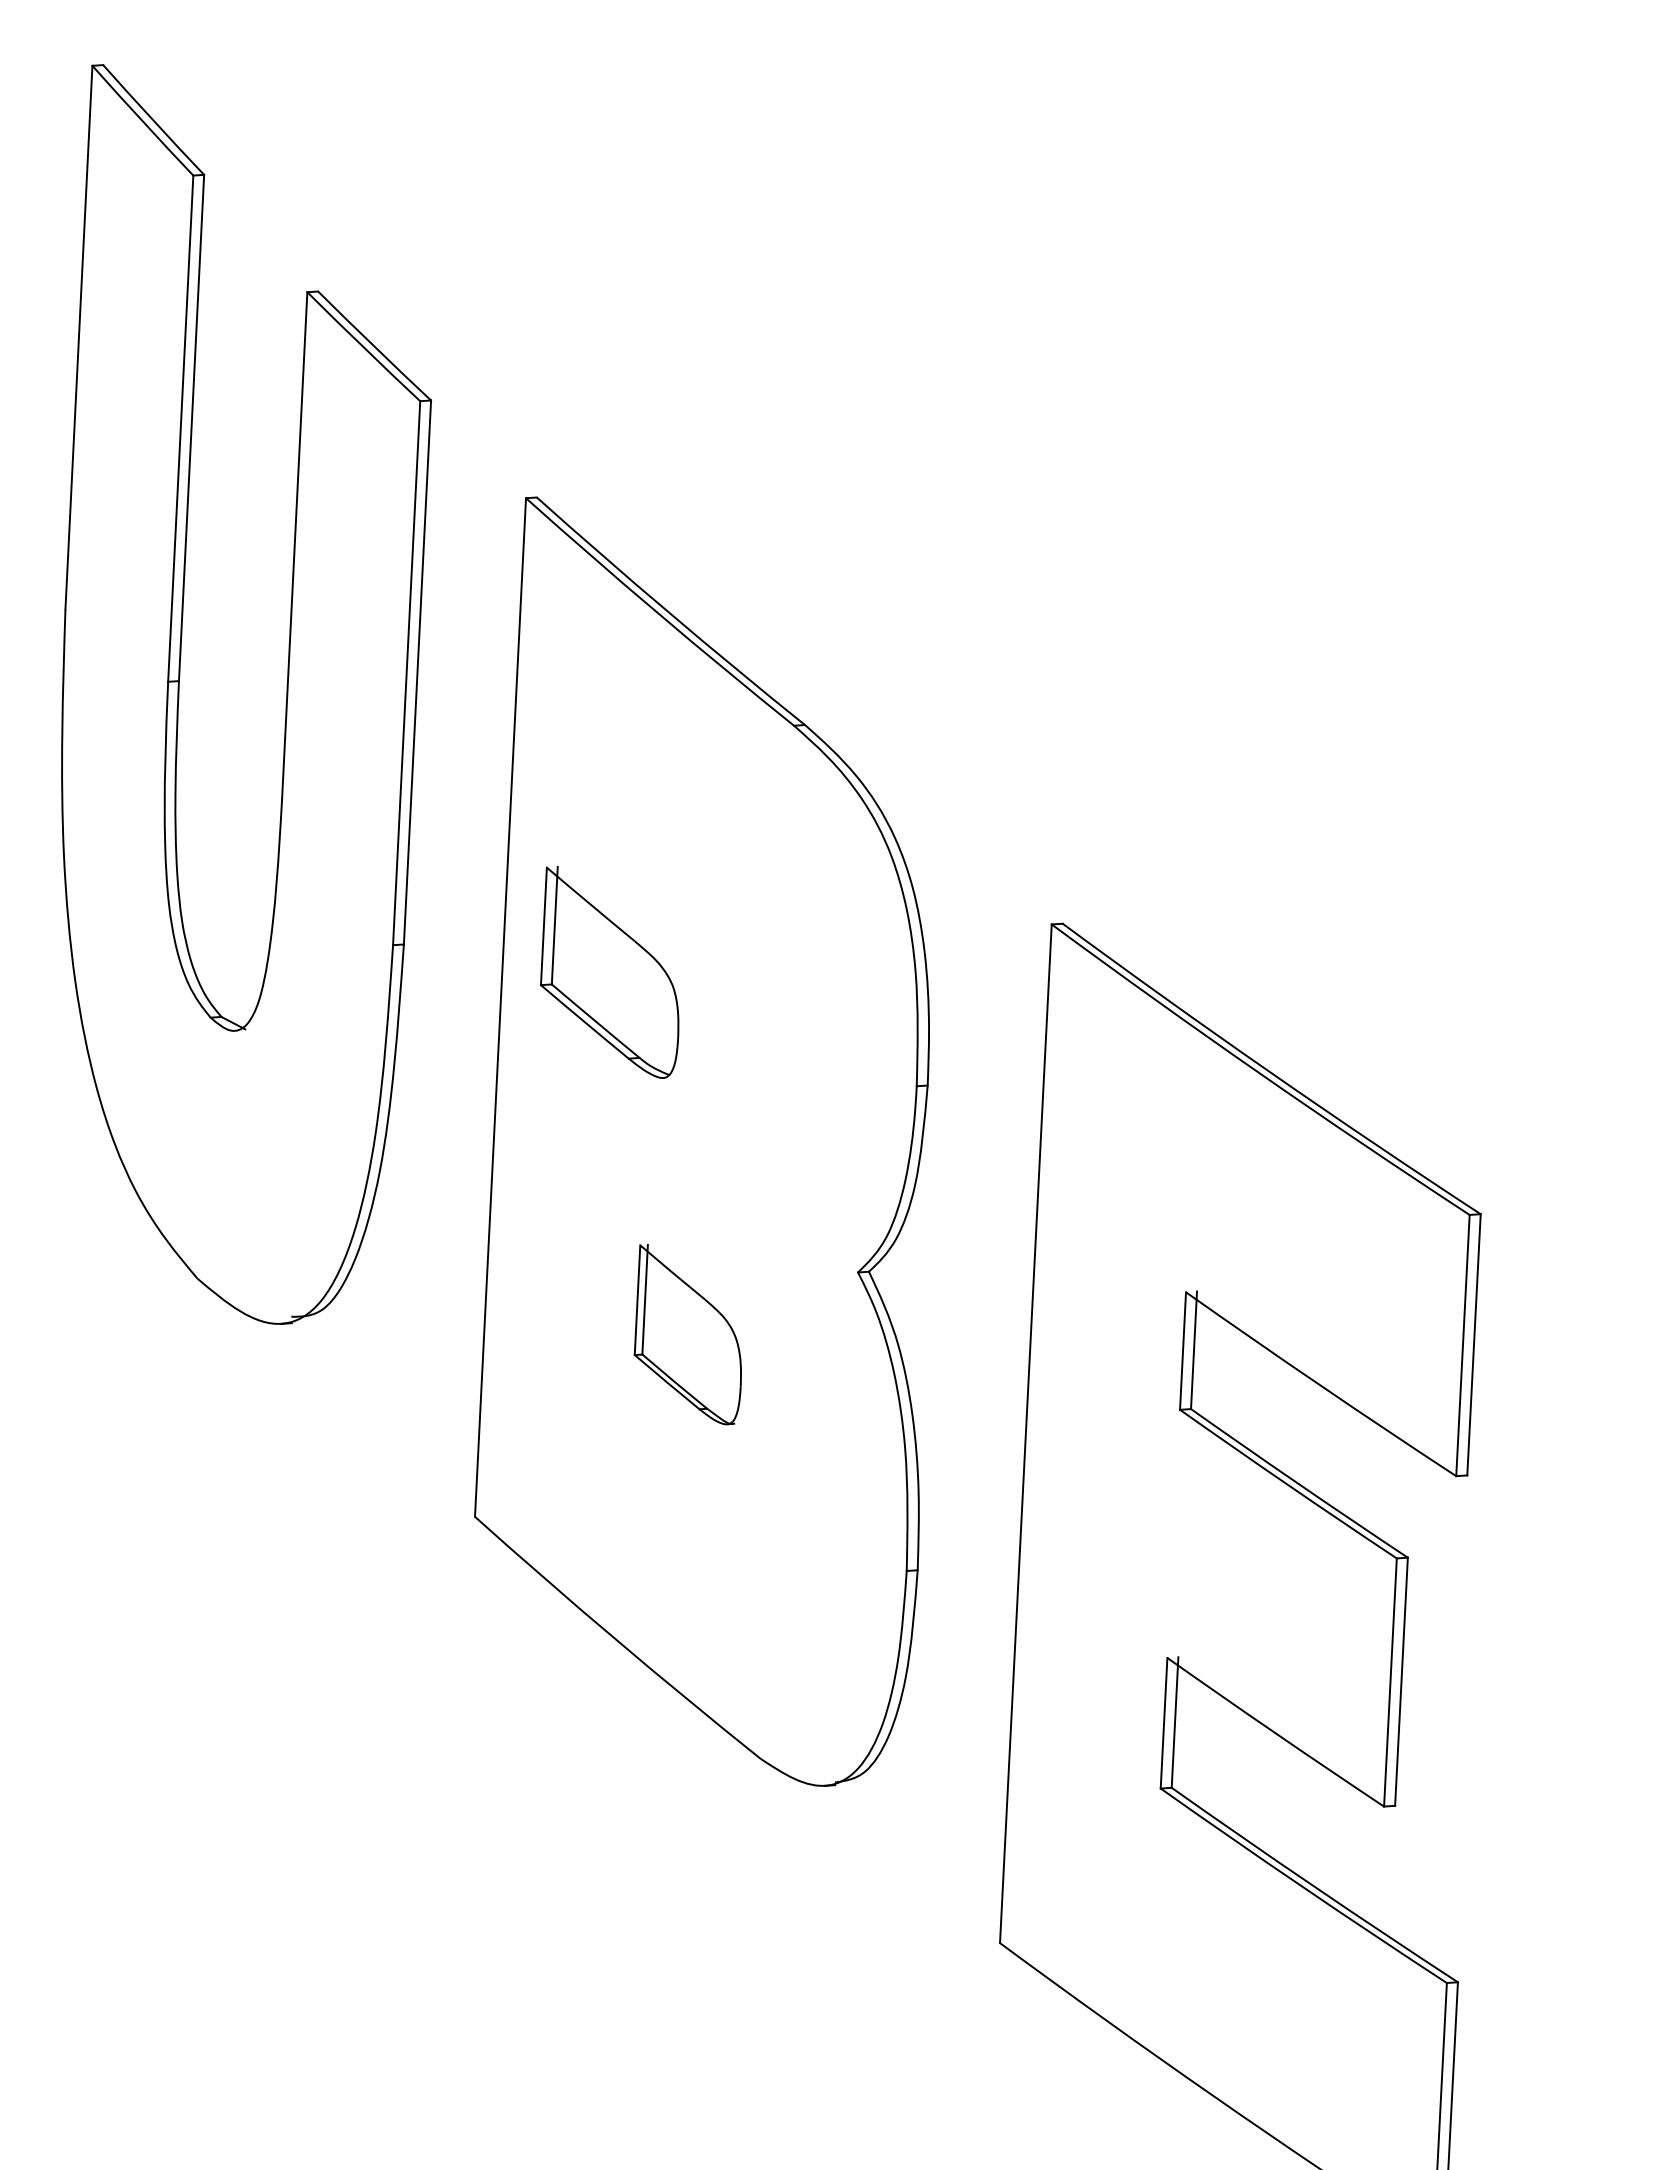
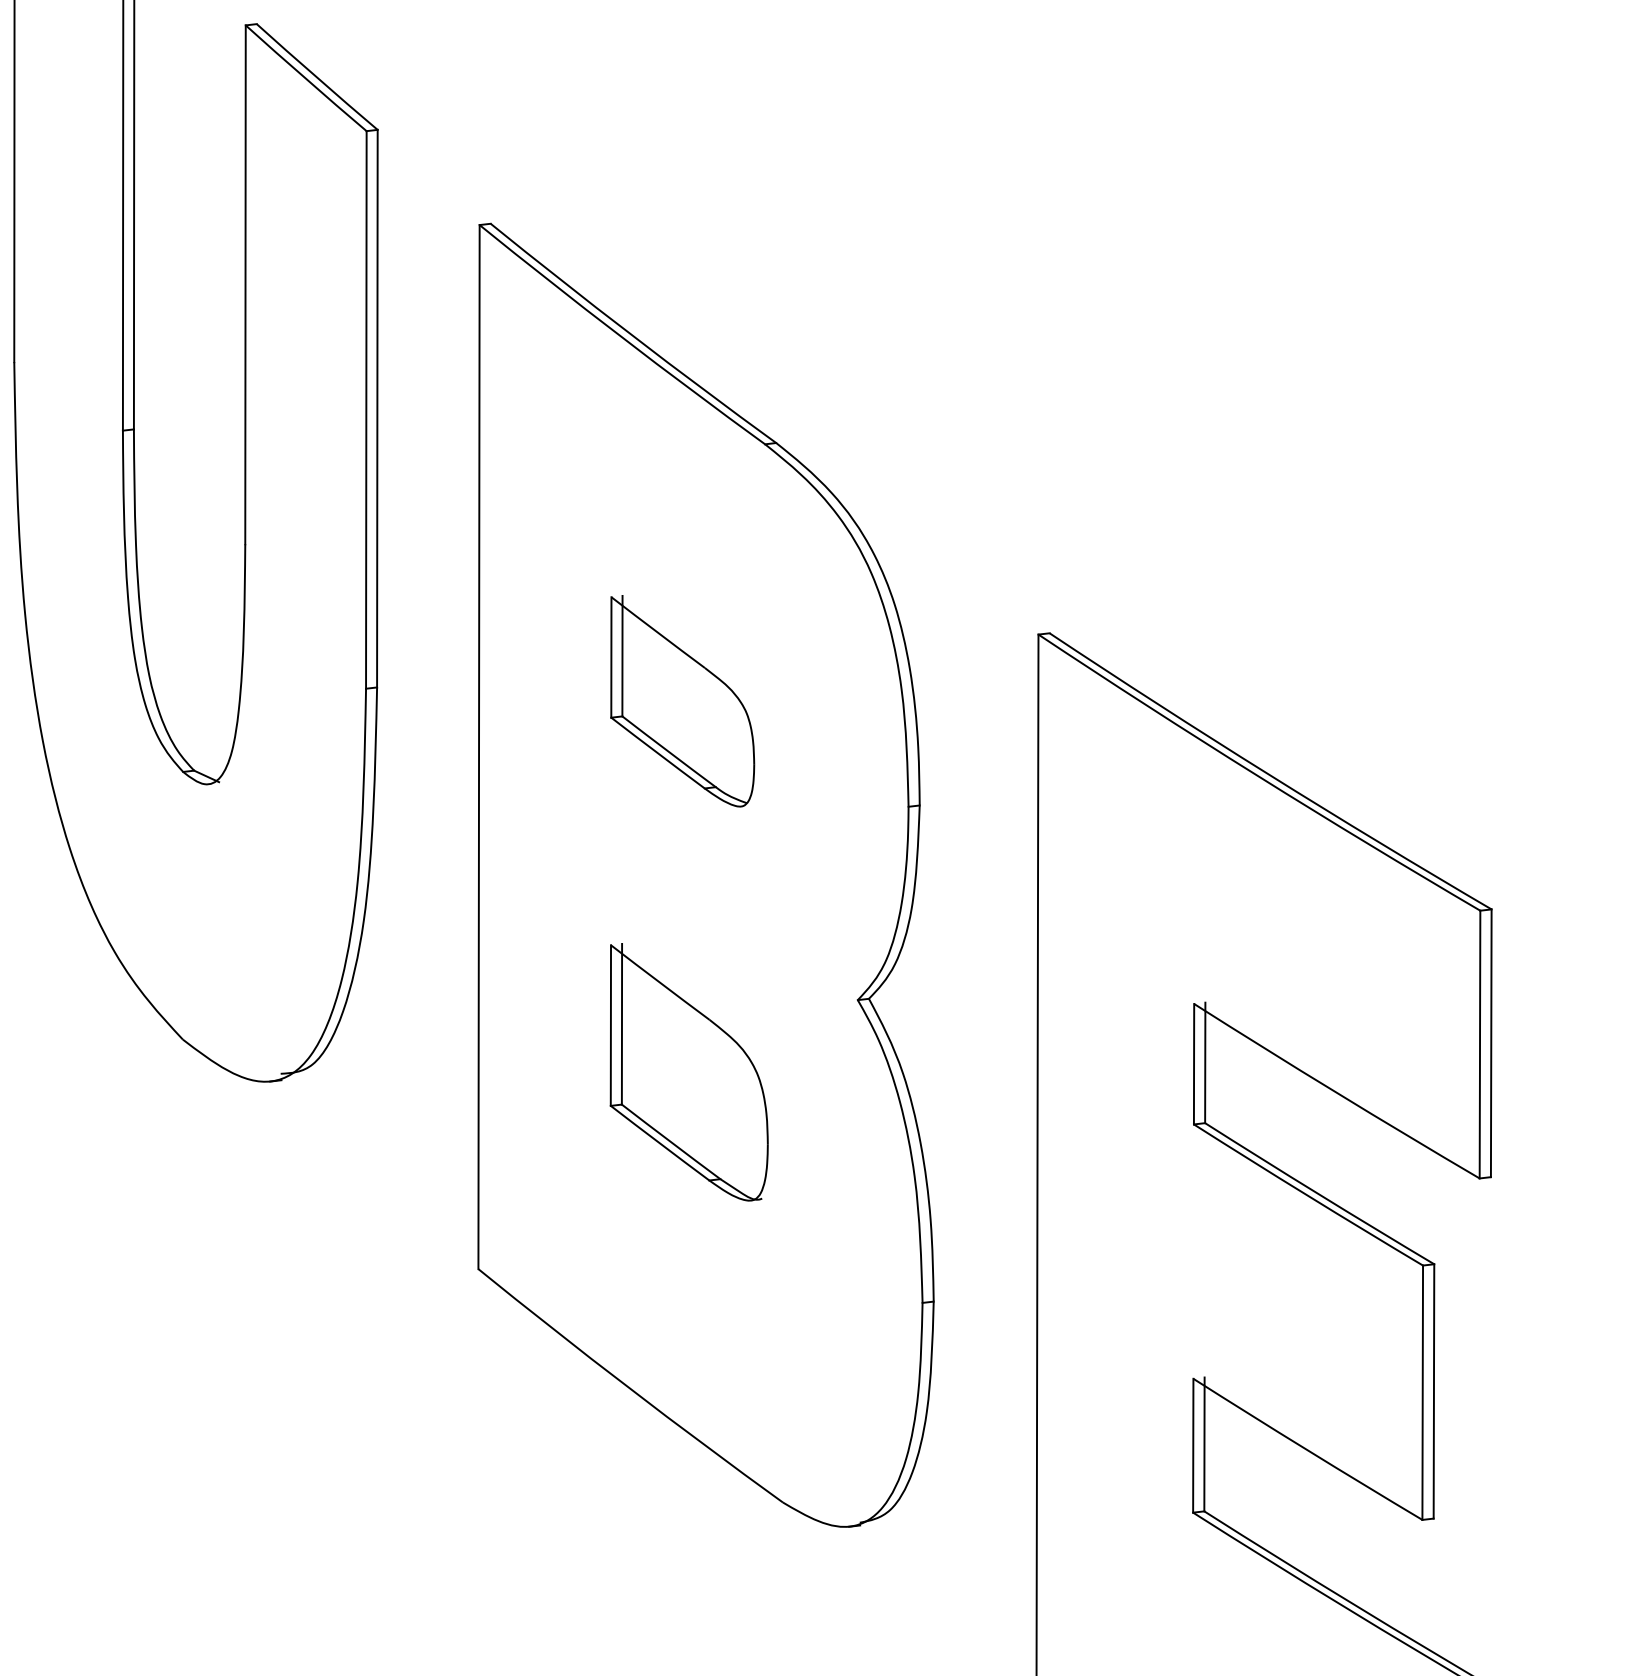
part: (609, 972) -> (680, 701), moved
part: (687, 1334) -> (686, 1072), size x1.43

